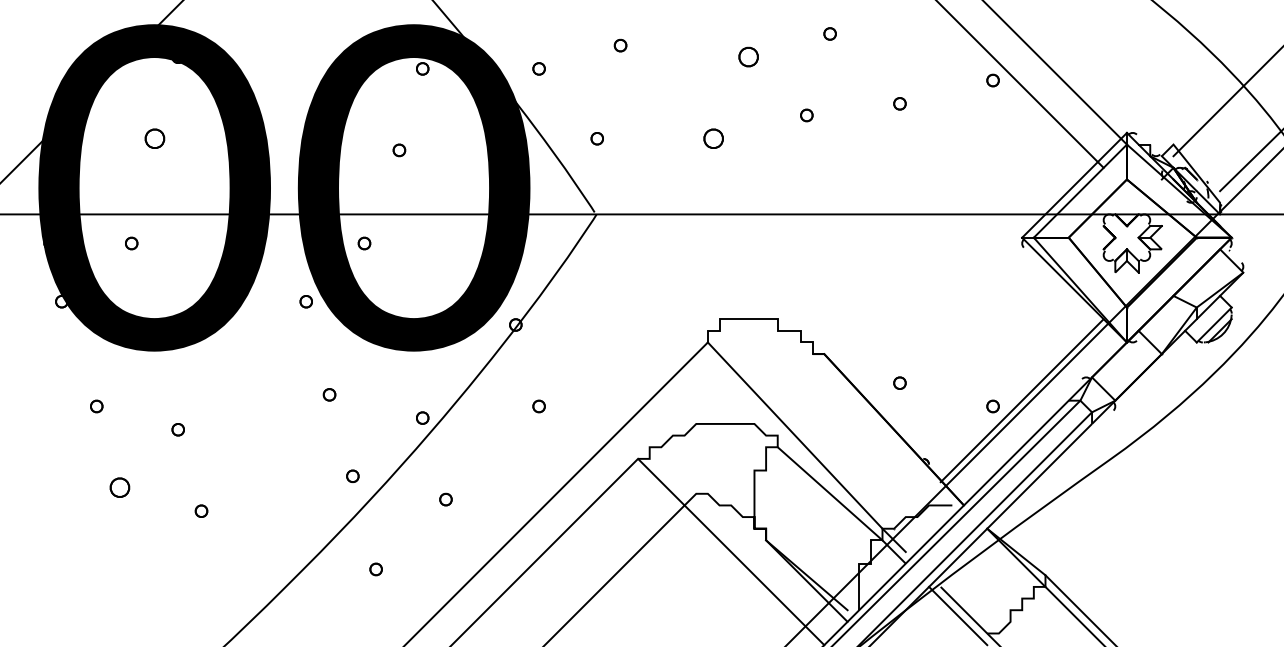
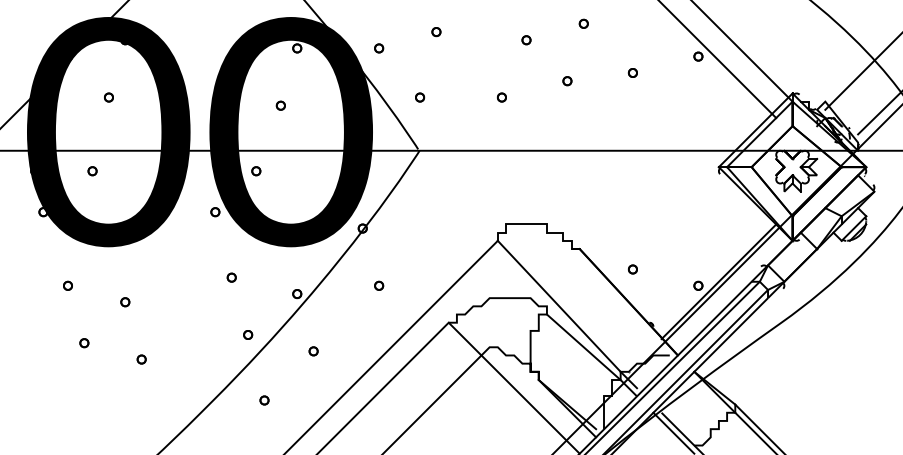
part: (748, 57) -> (526, 40), size x0.62
part: (154, 138) -> (108, 97), size x0.62
part: (713, 138) -> (501, 97), size x0.62
part: (120, 488) -> (84, 343), size x0.62

